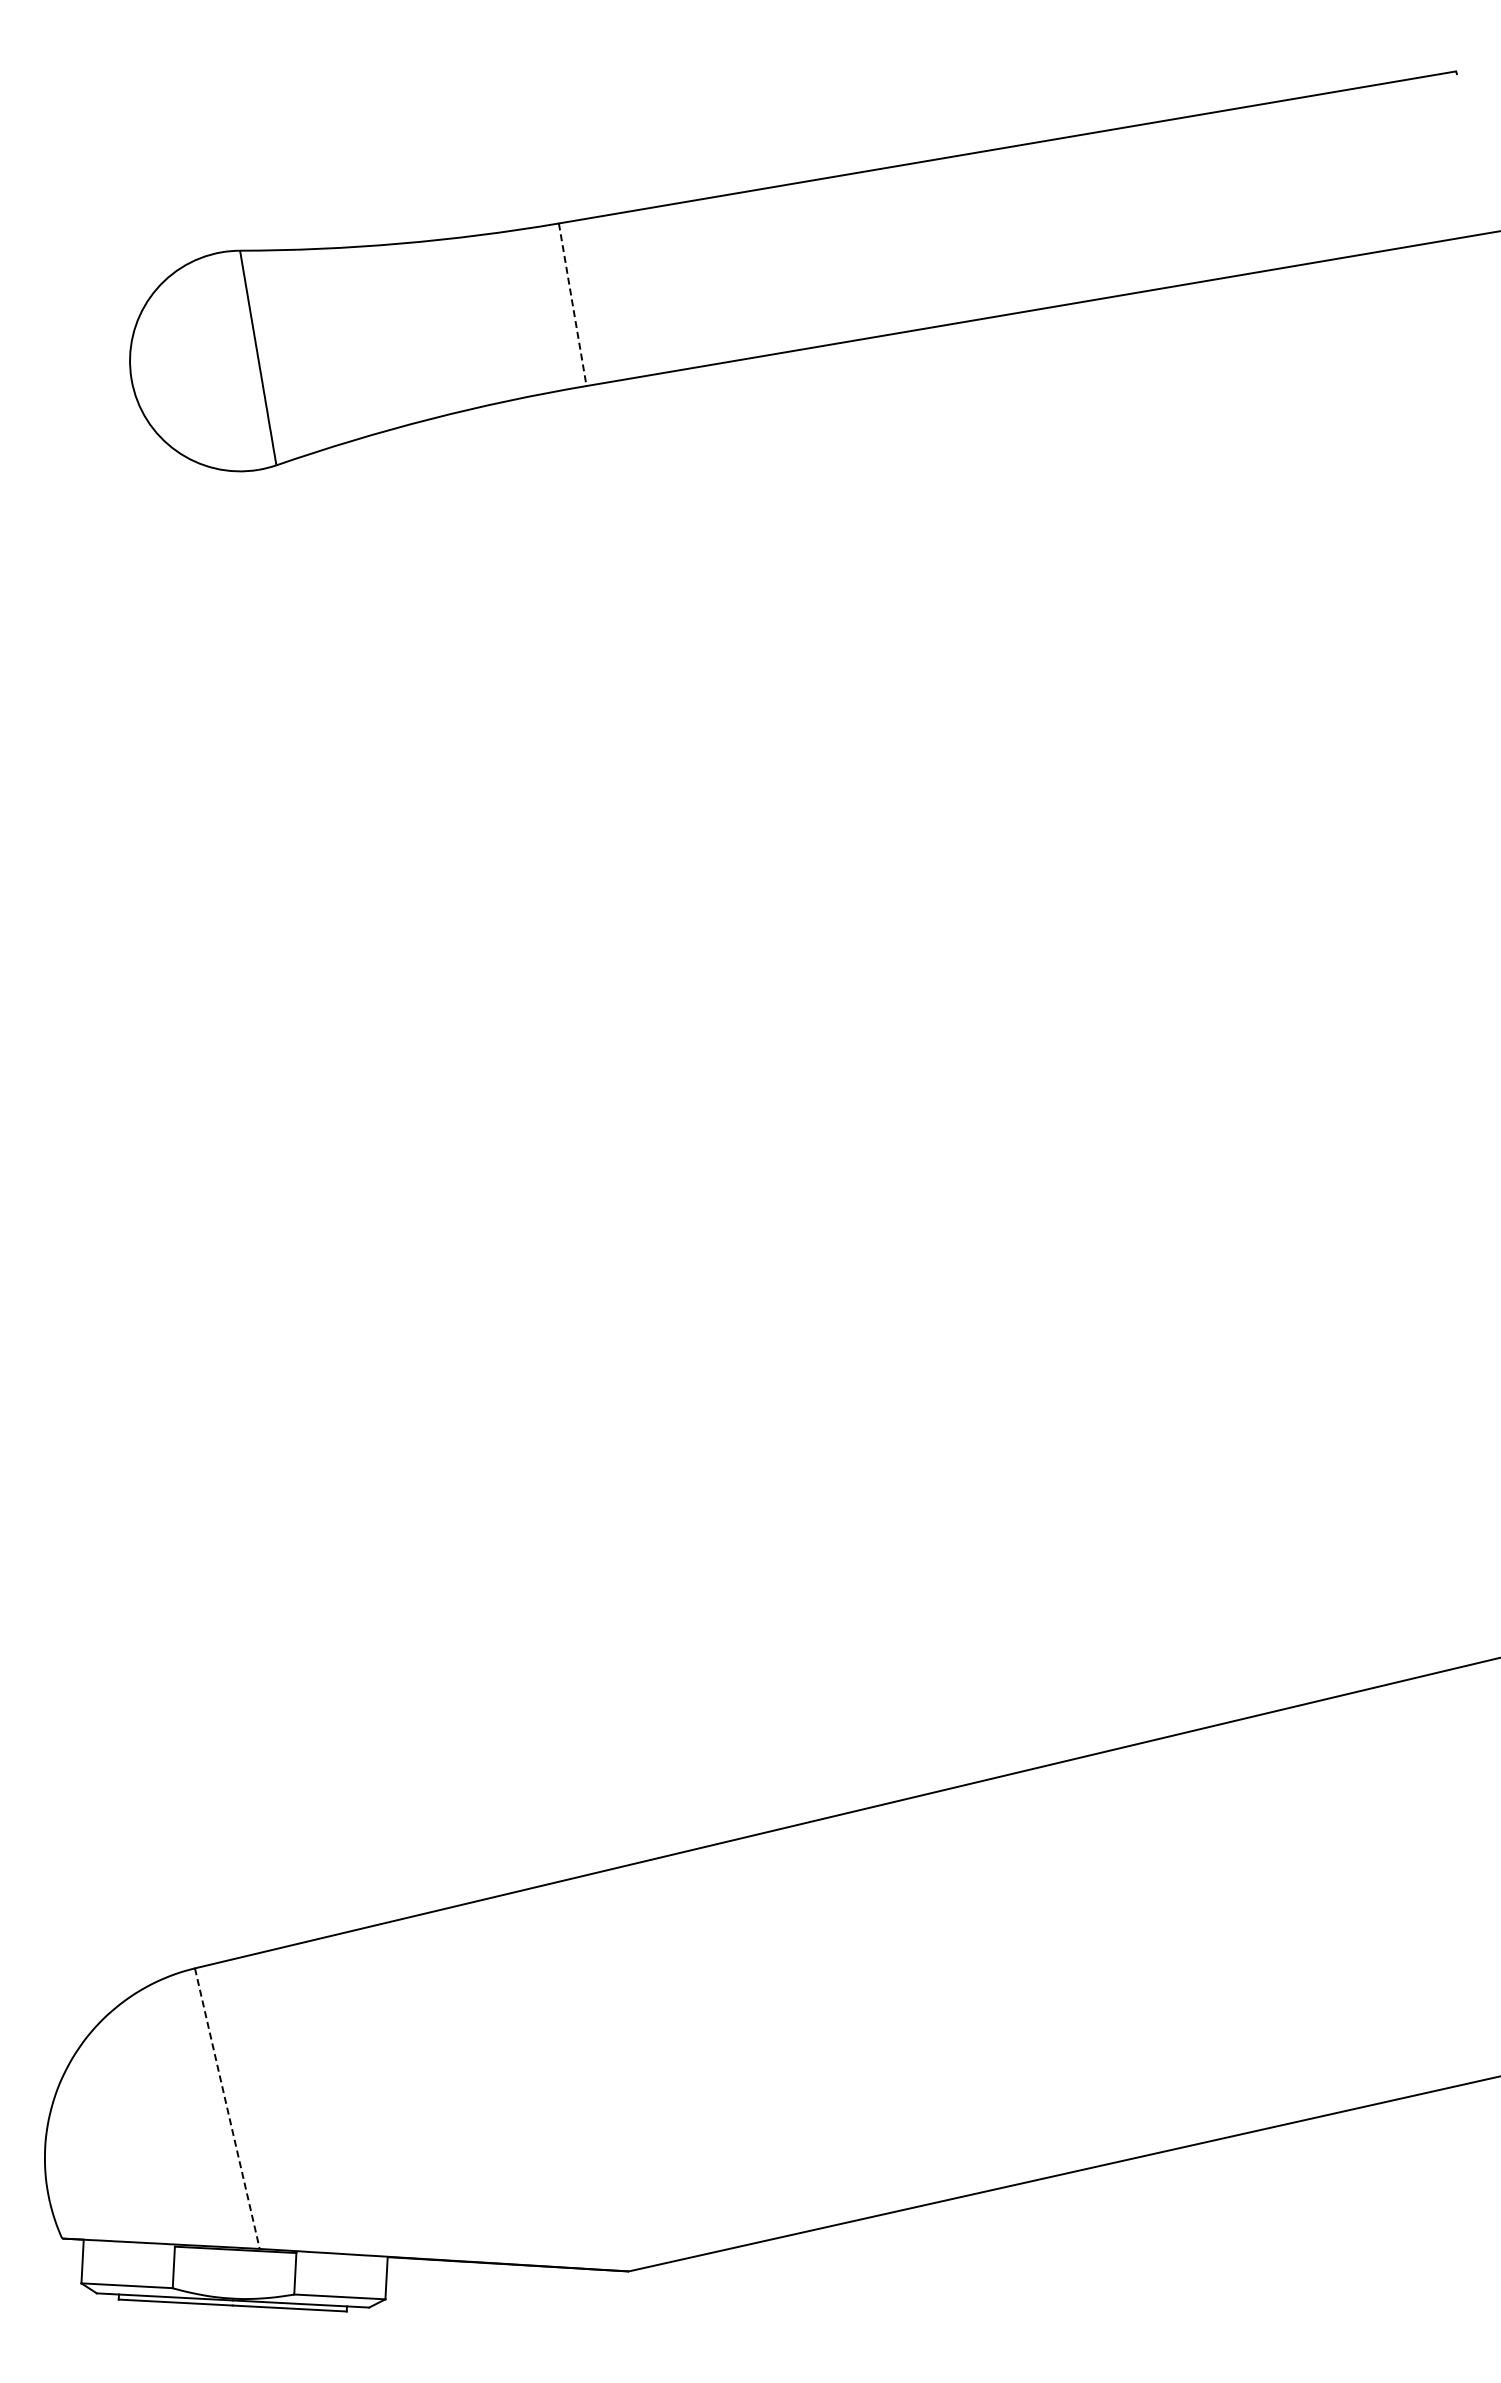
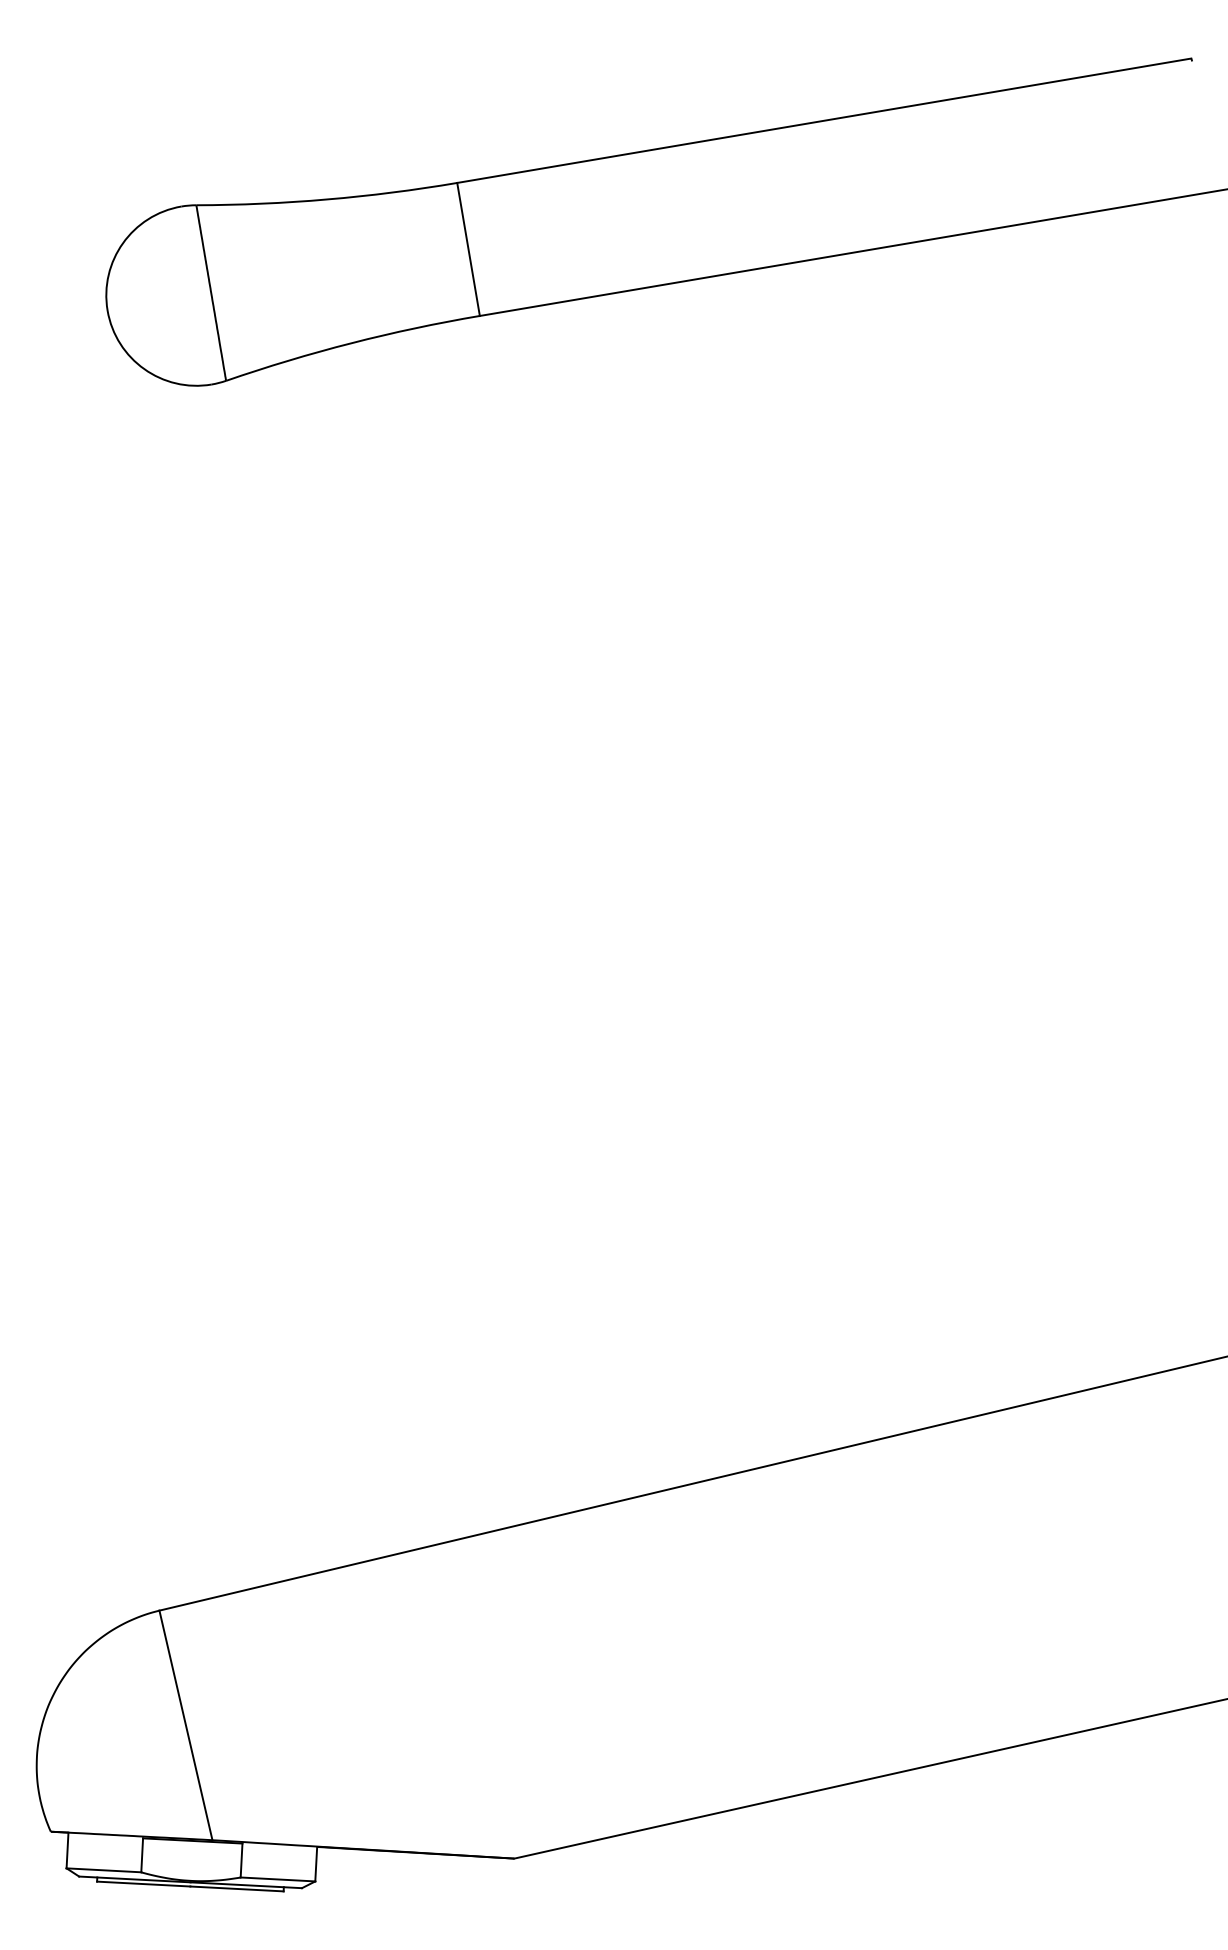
line: (572, 305) -> (468, 250), dashed -> solid
line: (227, 2109) -> (186, 1726), dashed -> solid

